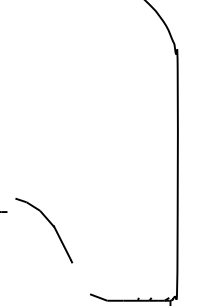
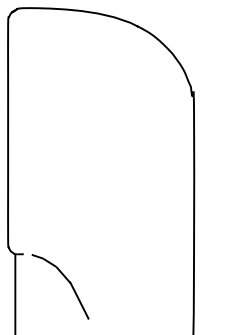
part: (50, 224) -> (66, 280), moved

